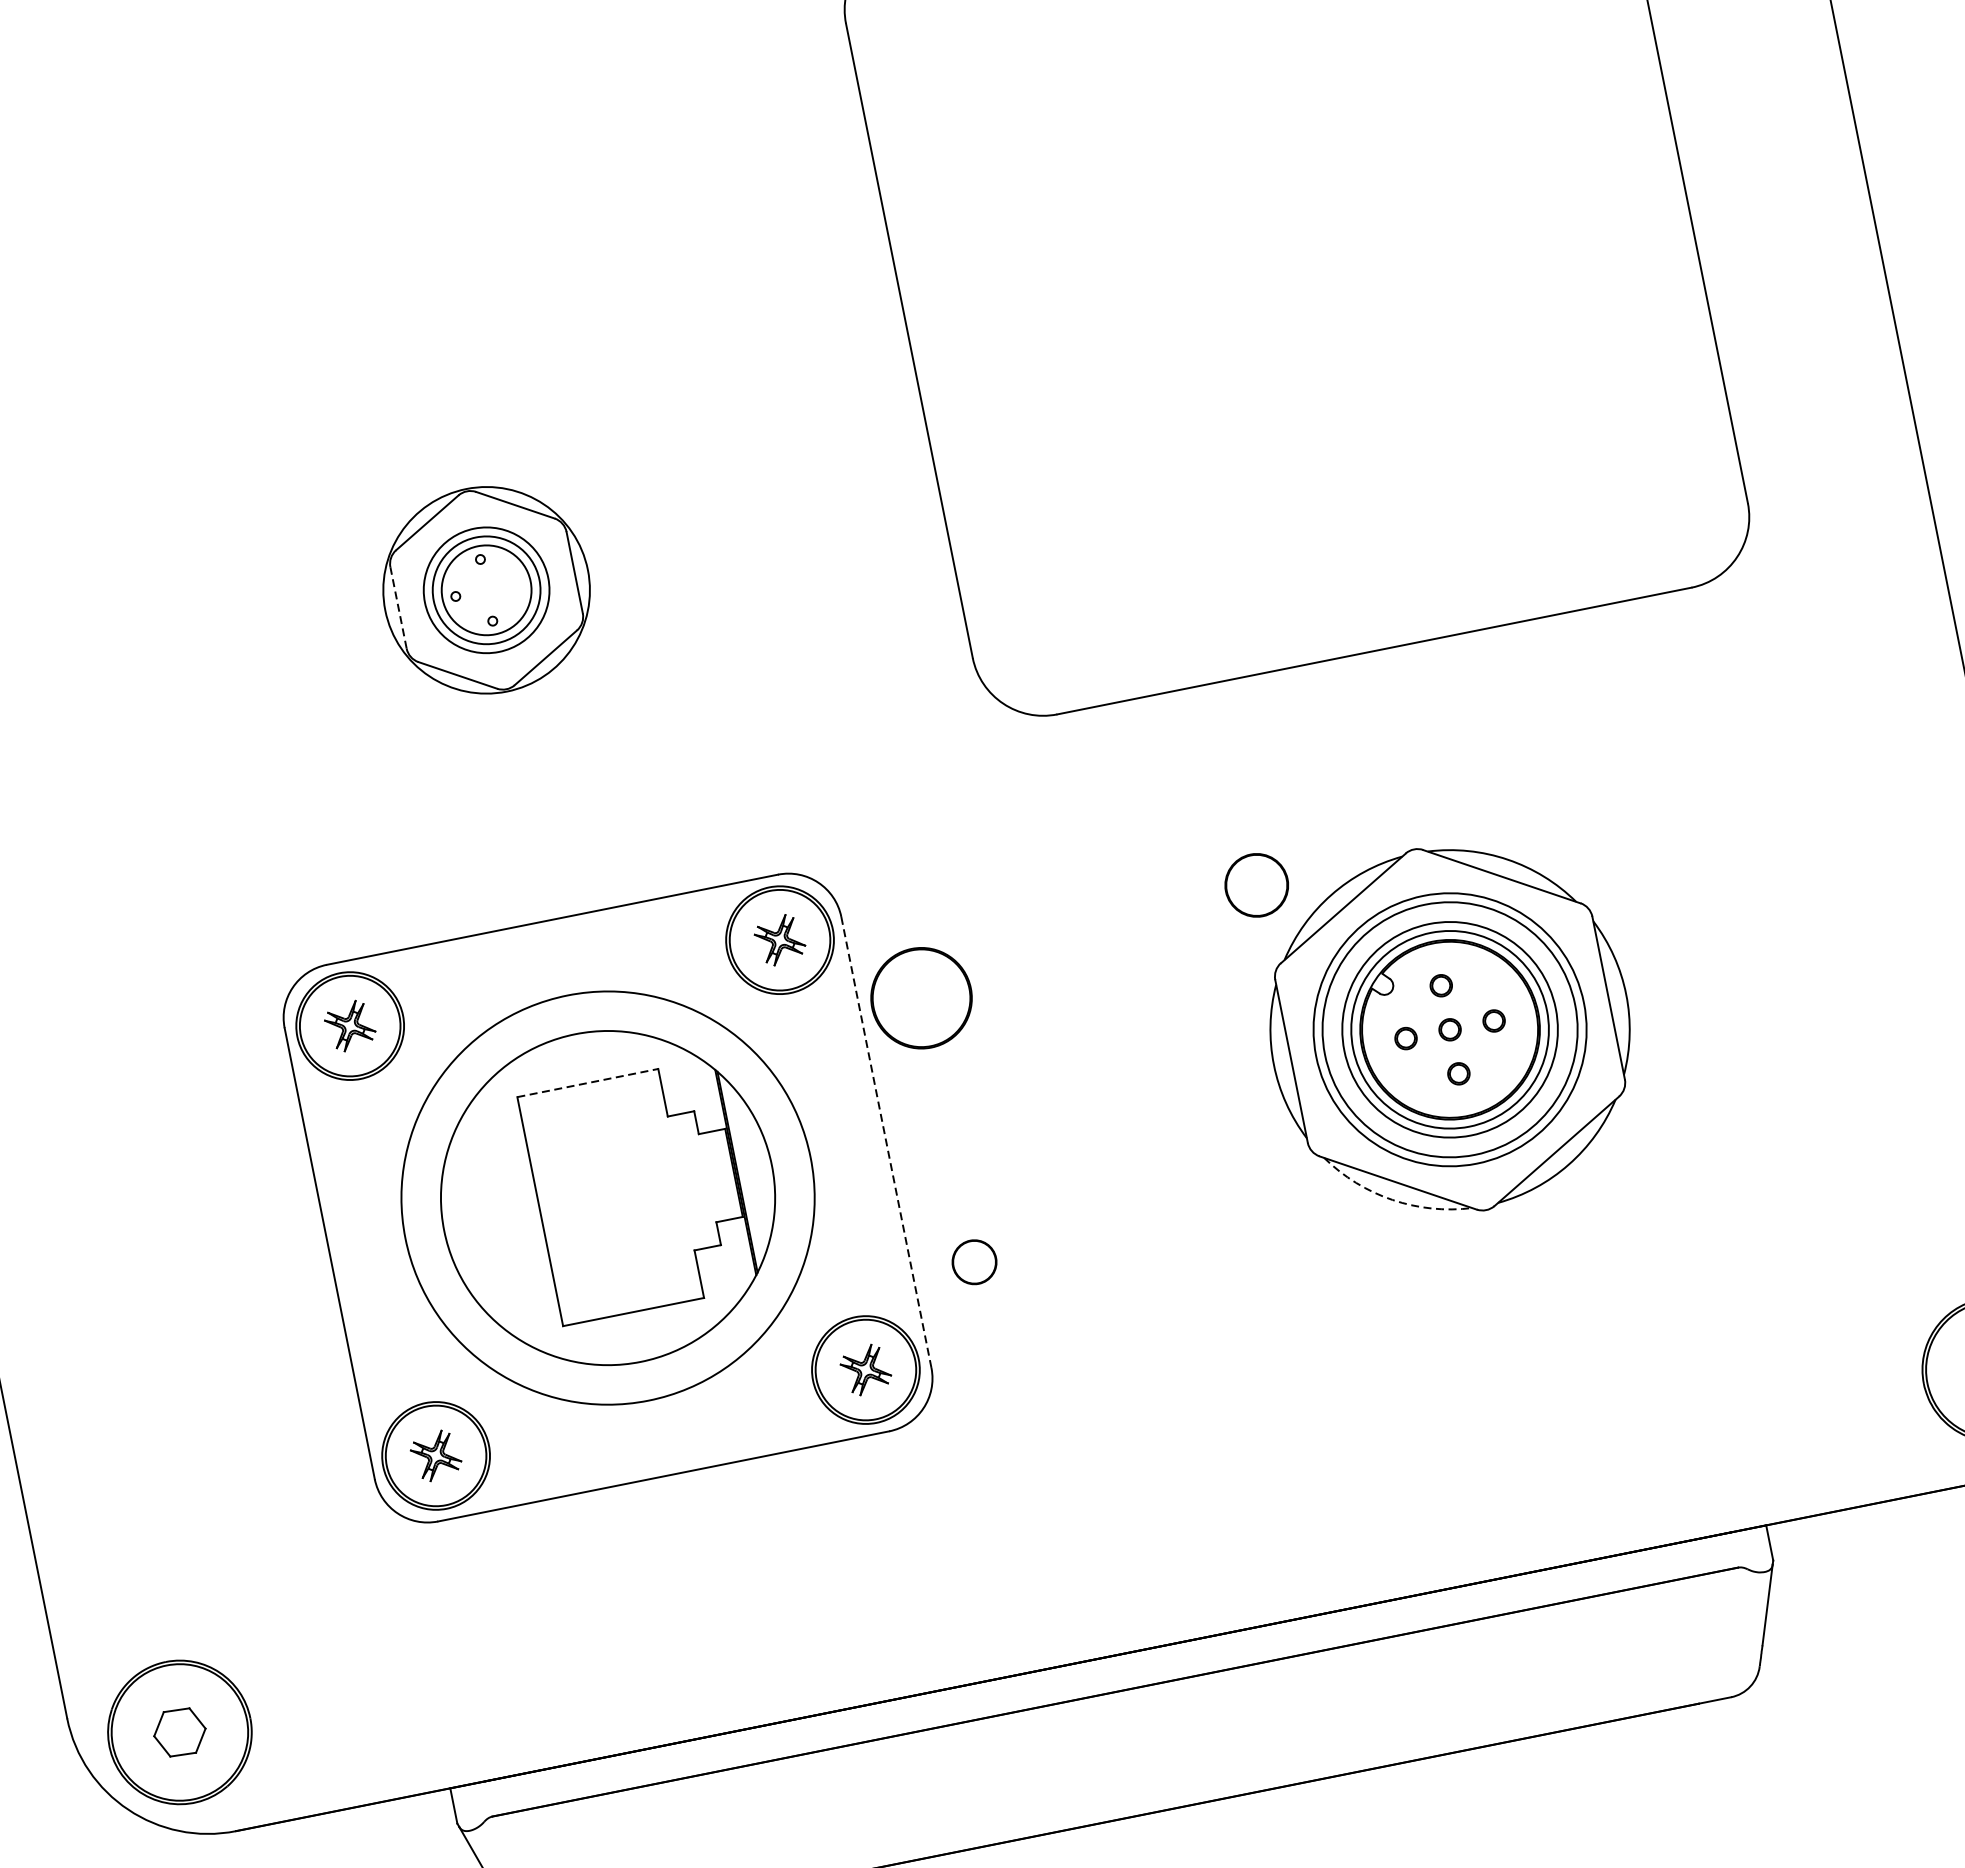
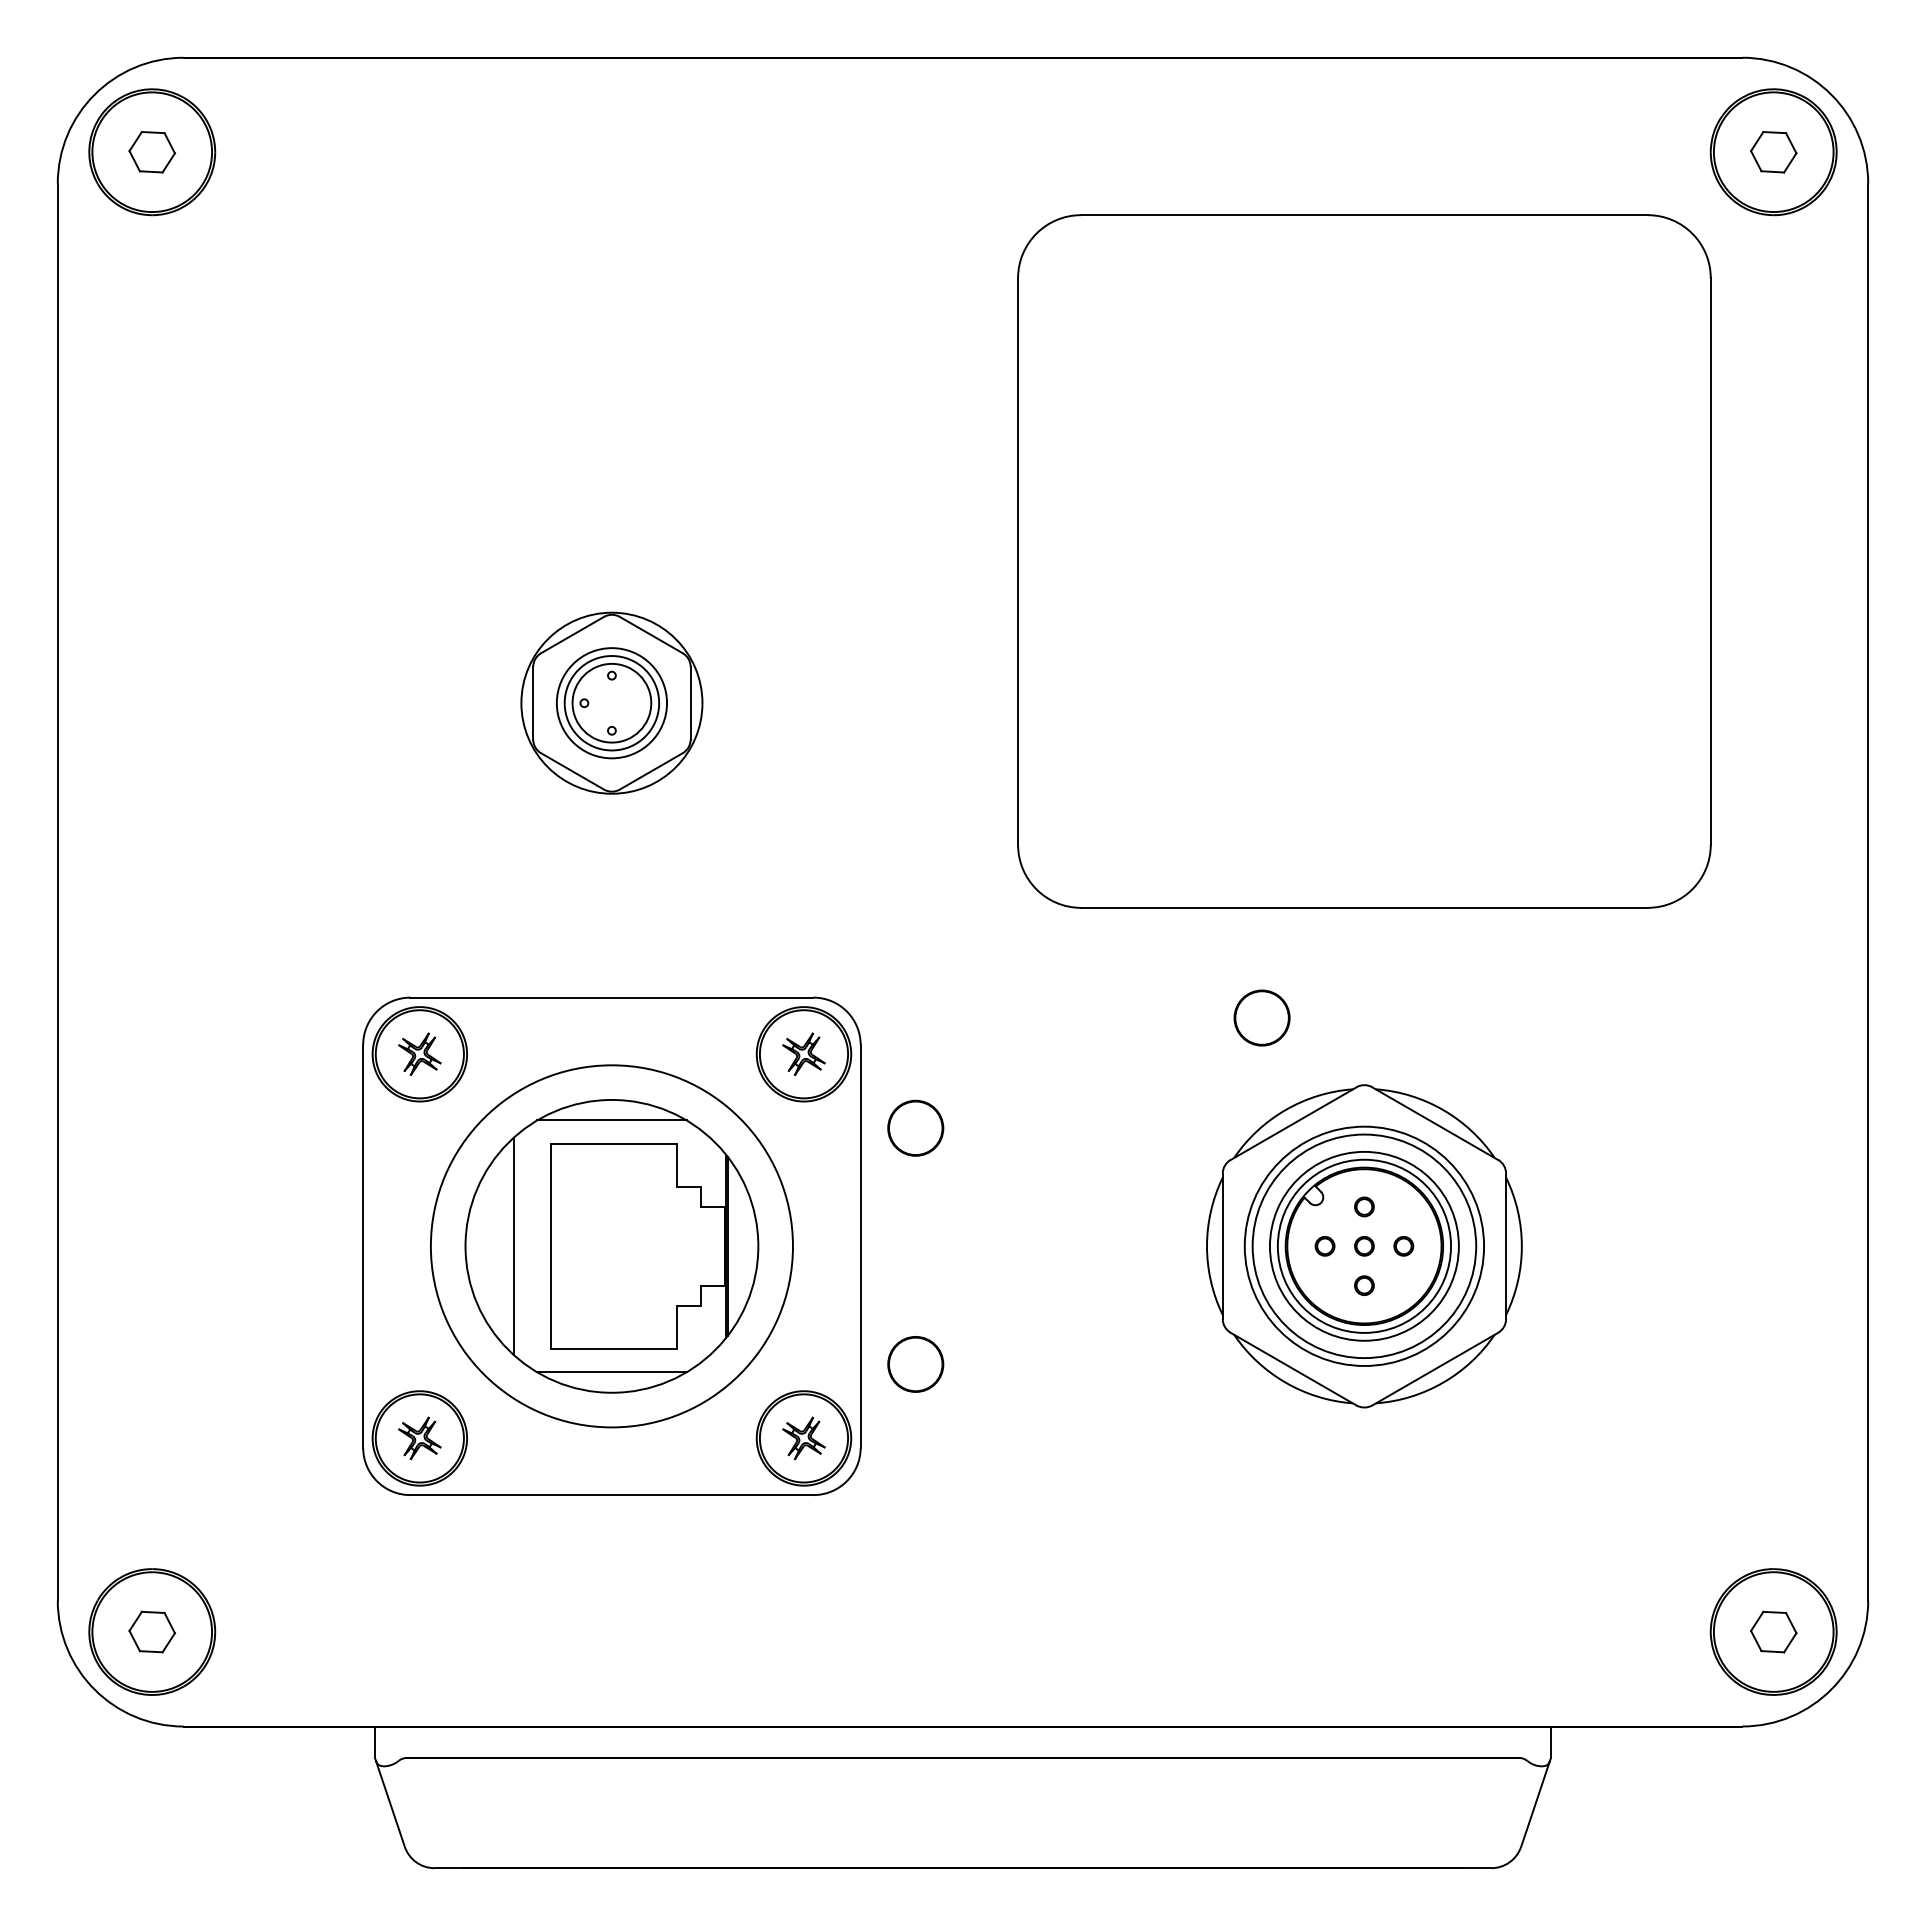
line: (398, 607) -> (533, 702), dashed -> solid
circle: (1255, 884) -> (1261, 1017), moved
circle: (921, 997) -> (915, 1127), size x0.62
line: (579, 1057) -> (611, 1120), added
line: (588, 1083) -> (614, 1144), dashed -> solid
line: (886, 1142) -> (860, 1246), dashed -> solid
arc: (1392, 1199) -> (1285, 1382), dashed -> solid
line: (497, 1219) -> (513, 1245), added
circle: (974, 1262) -> (915, 1364), size x1.43
line: (635, 1339) -> (611, 1372), added

